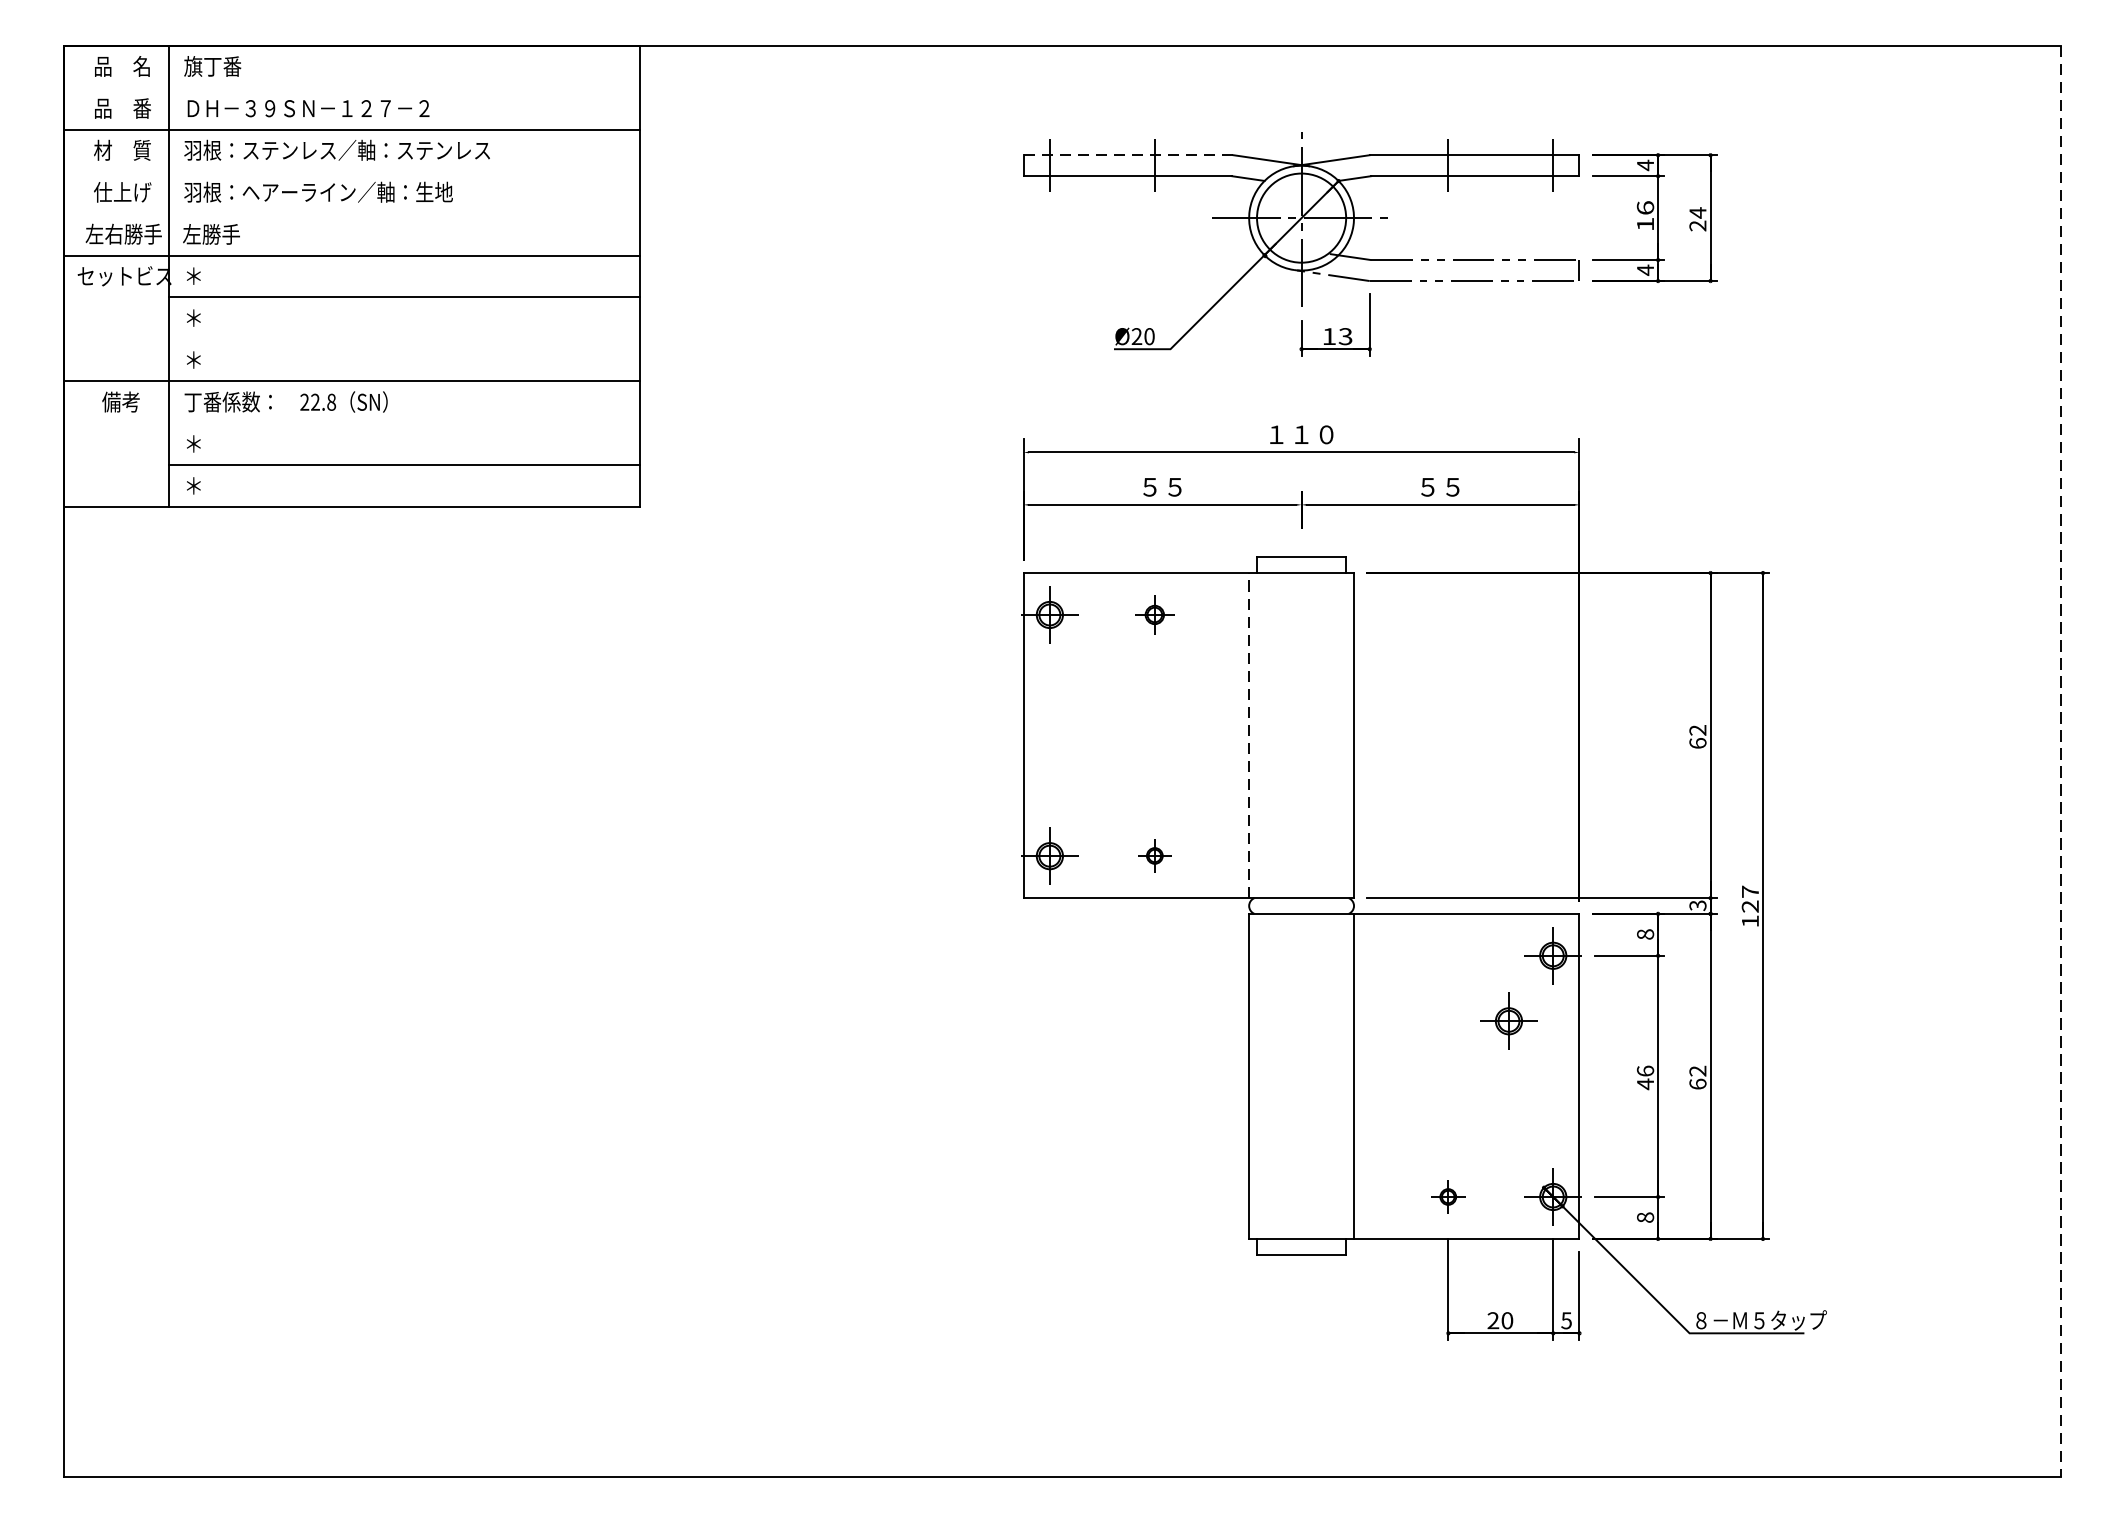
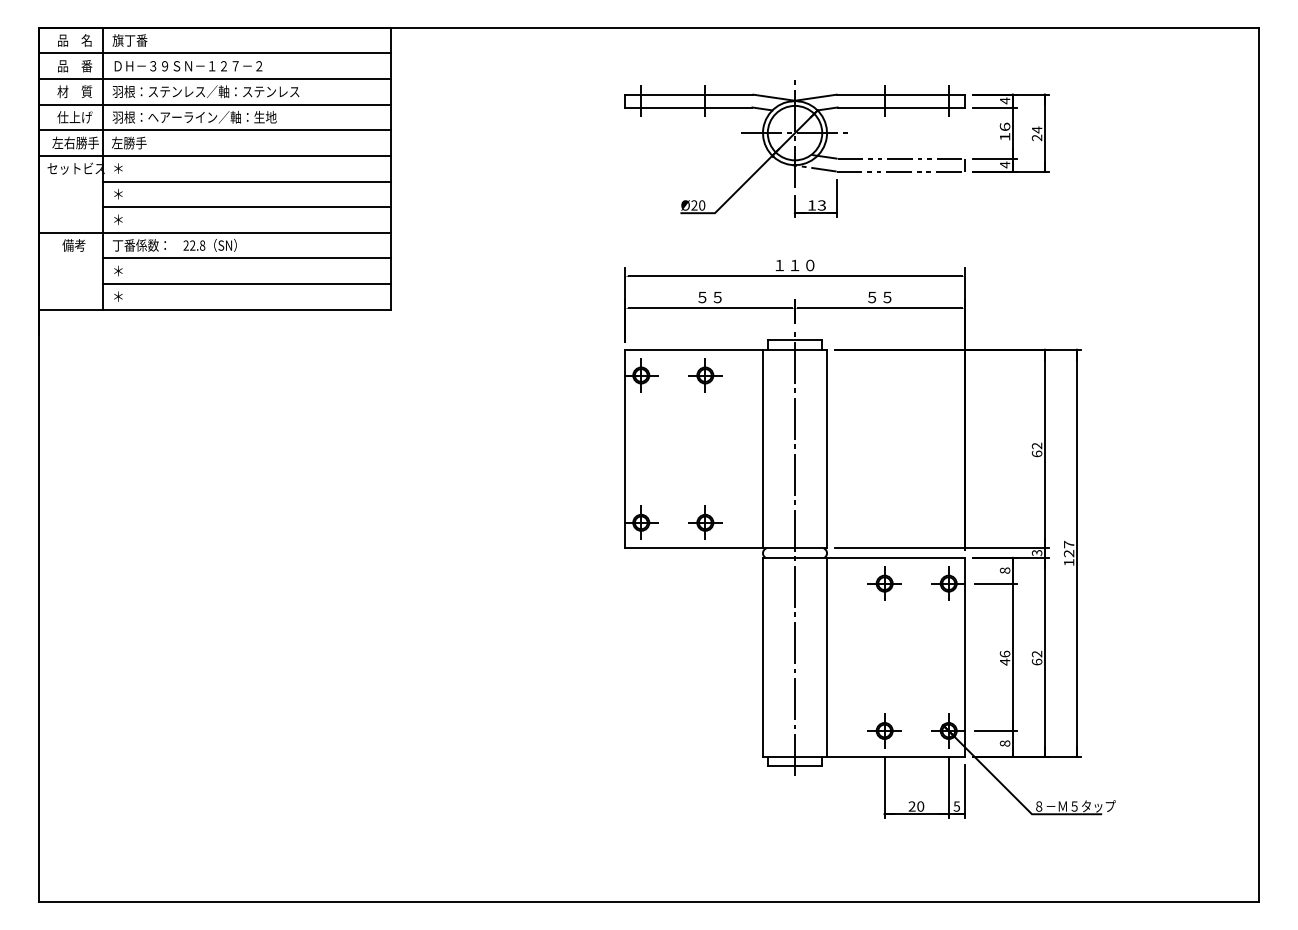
line: (351, 87) -> (214, 53), added
line: (1127, 154) -> (688, 94), dashed -> solid
line: (351, 171) -> (214, 104), added
line: (351, 213) -> (214, 130), added
line: (403, 339) -> (246, 207), added
line: (403, 423) -> (246, 258), added
part: (1155, 614) -> (705, 375), size x1.43
line: (1249, 734) -> (763, 448), dashed -> solid
line: (2062, 762) -> (1259, 465), dashed -> solid
part: (1155, 855) -> (705, 522), size x1.67
line: (1302, 904) -> (795, 552), added
part: (1508, 1021) -> (884, 583), moved
part: (1448, 1196) -> (884, 730), size x1.67

